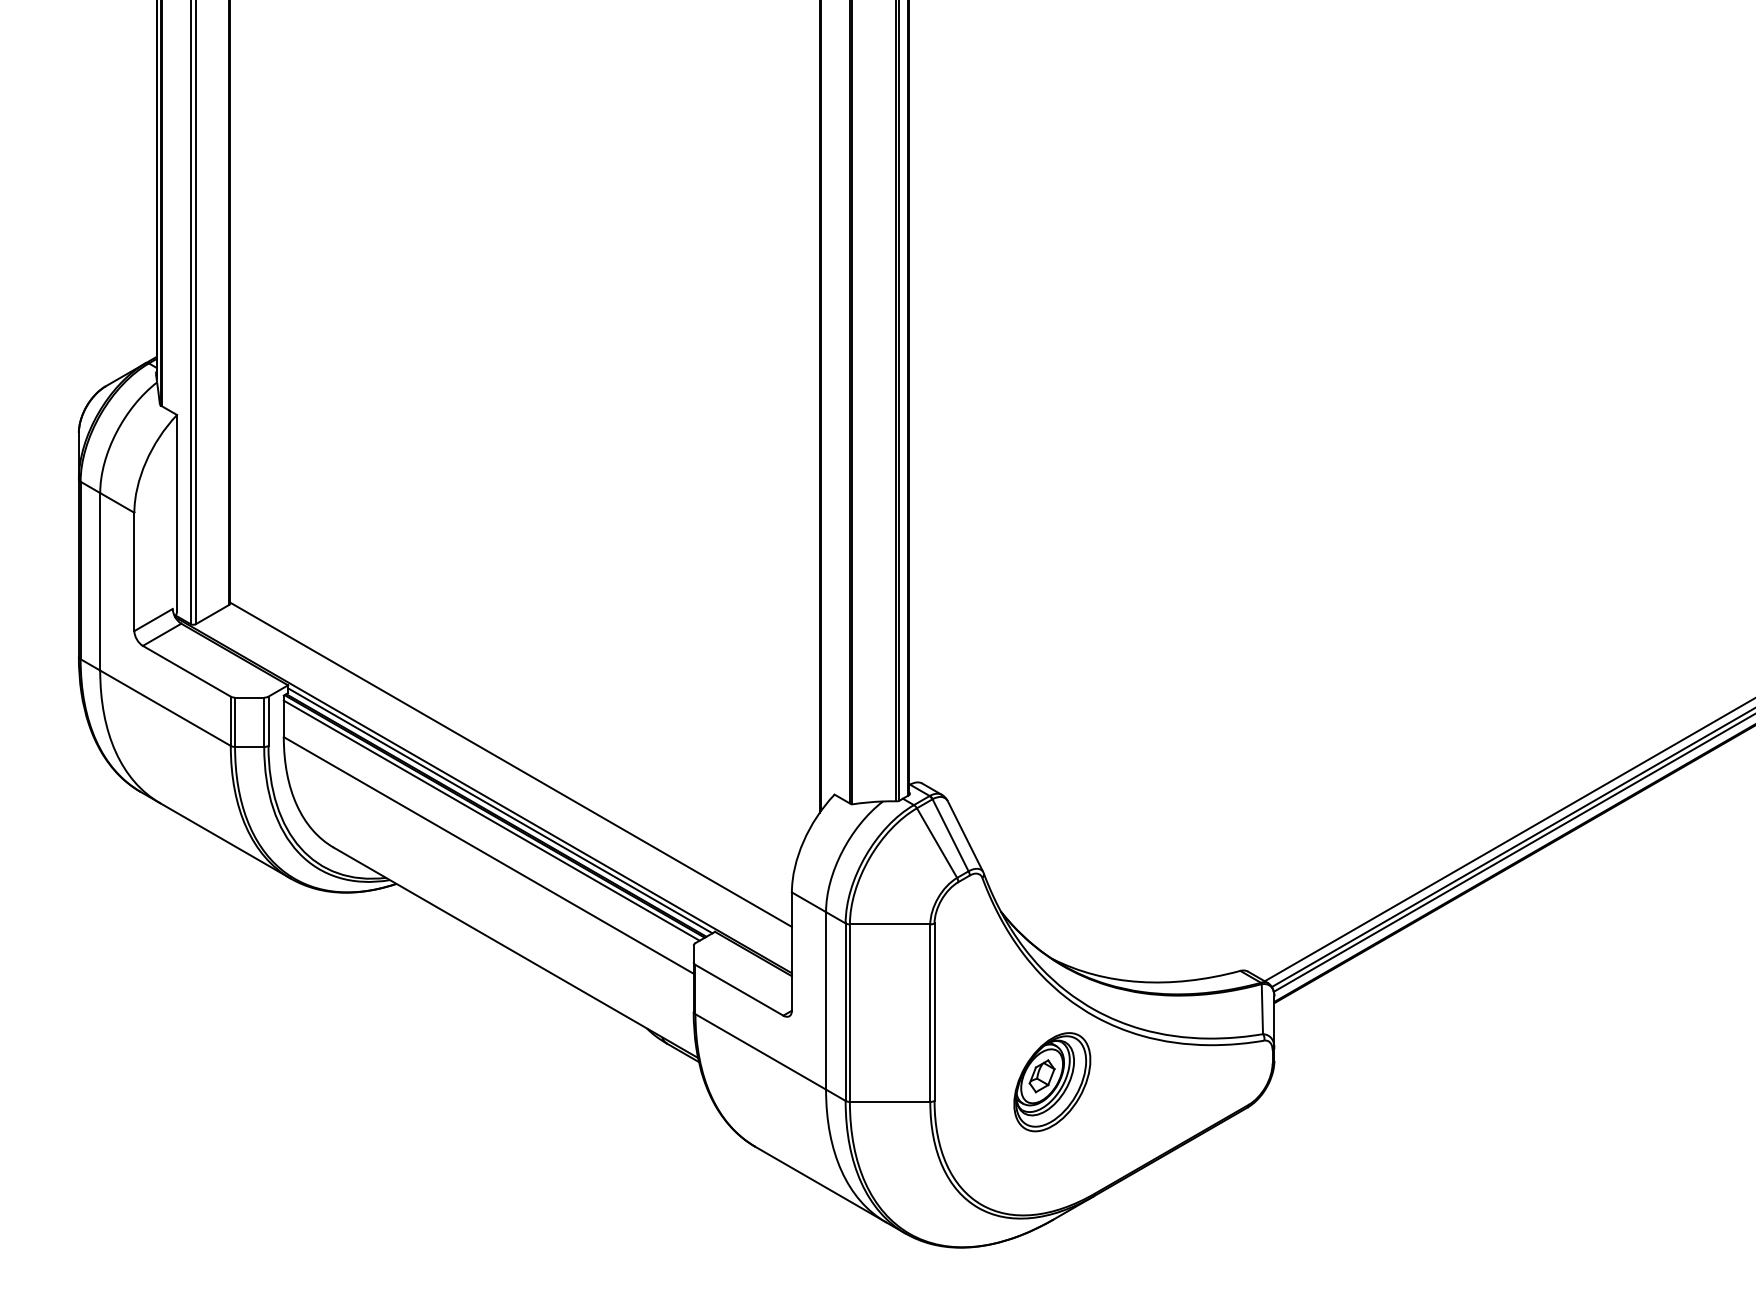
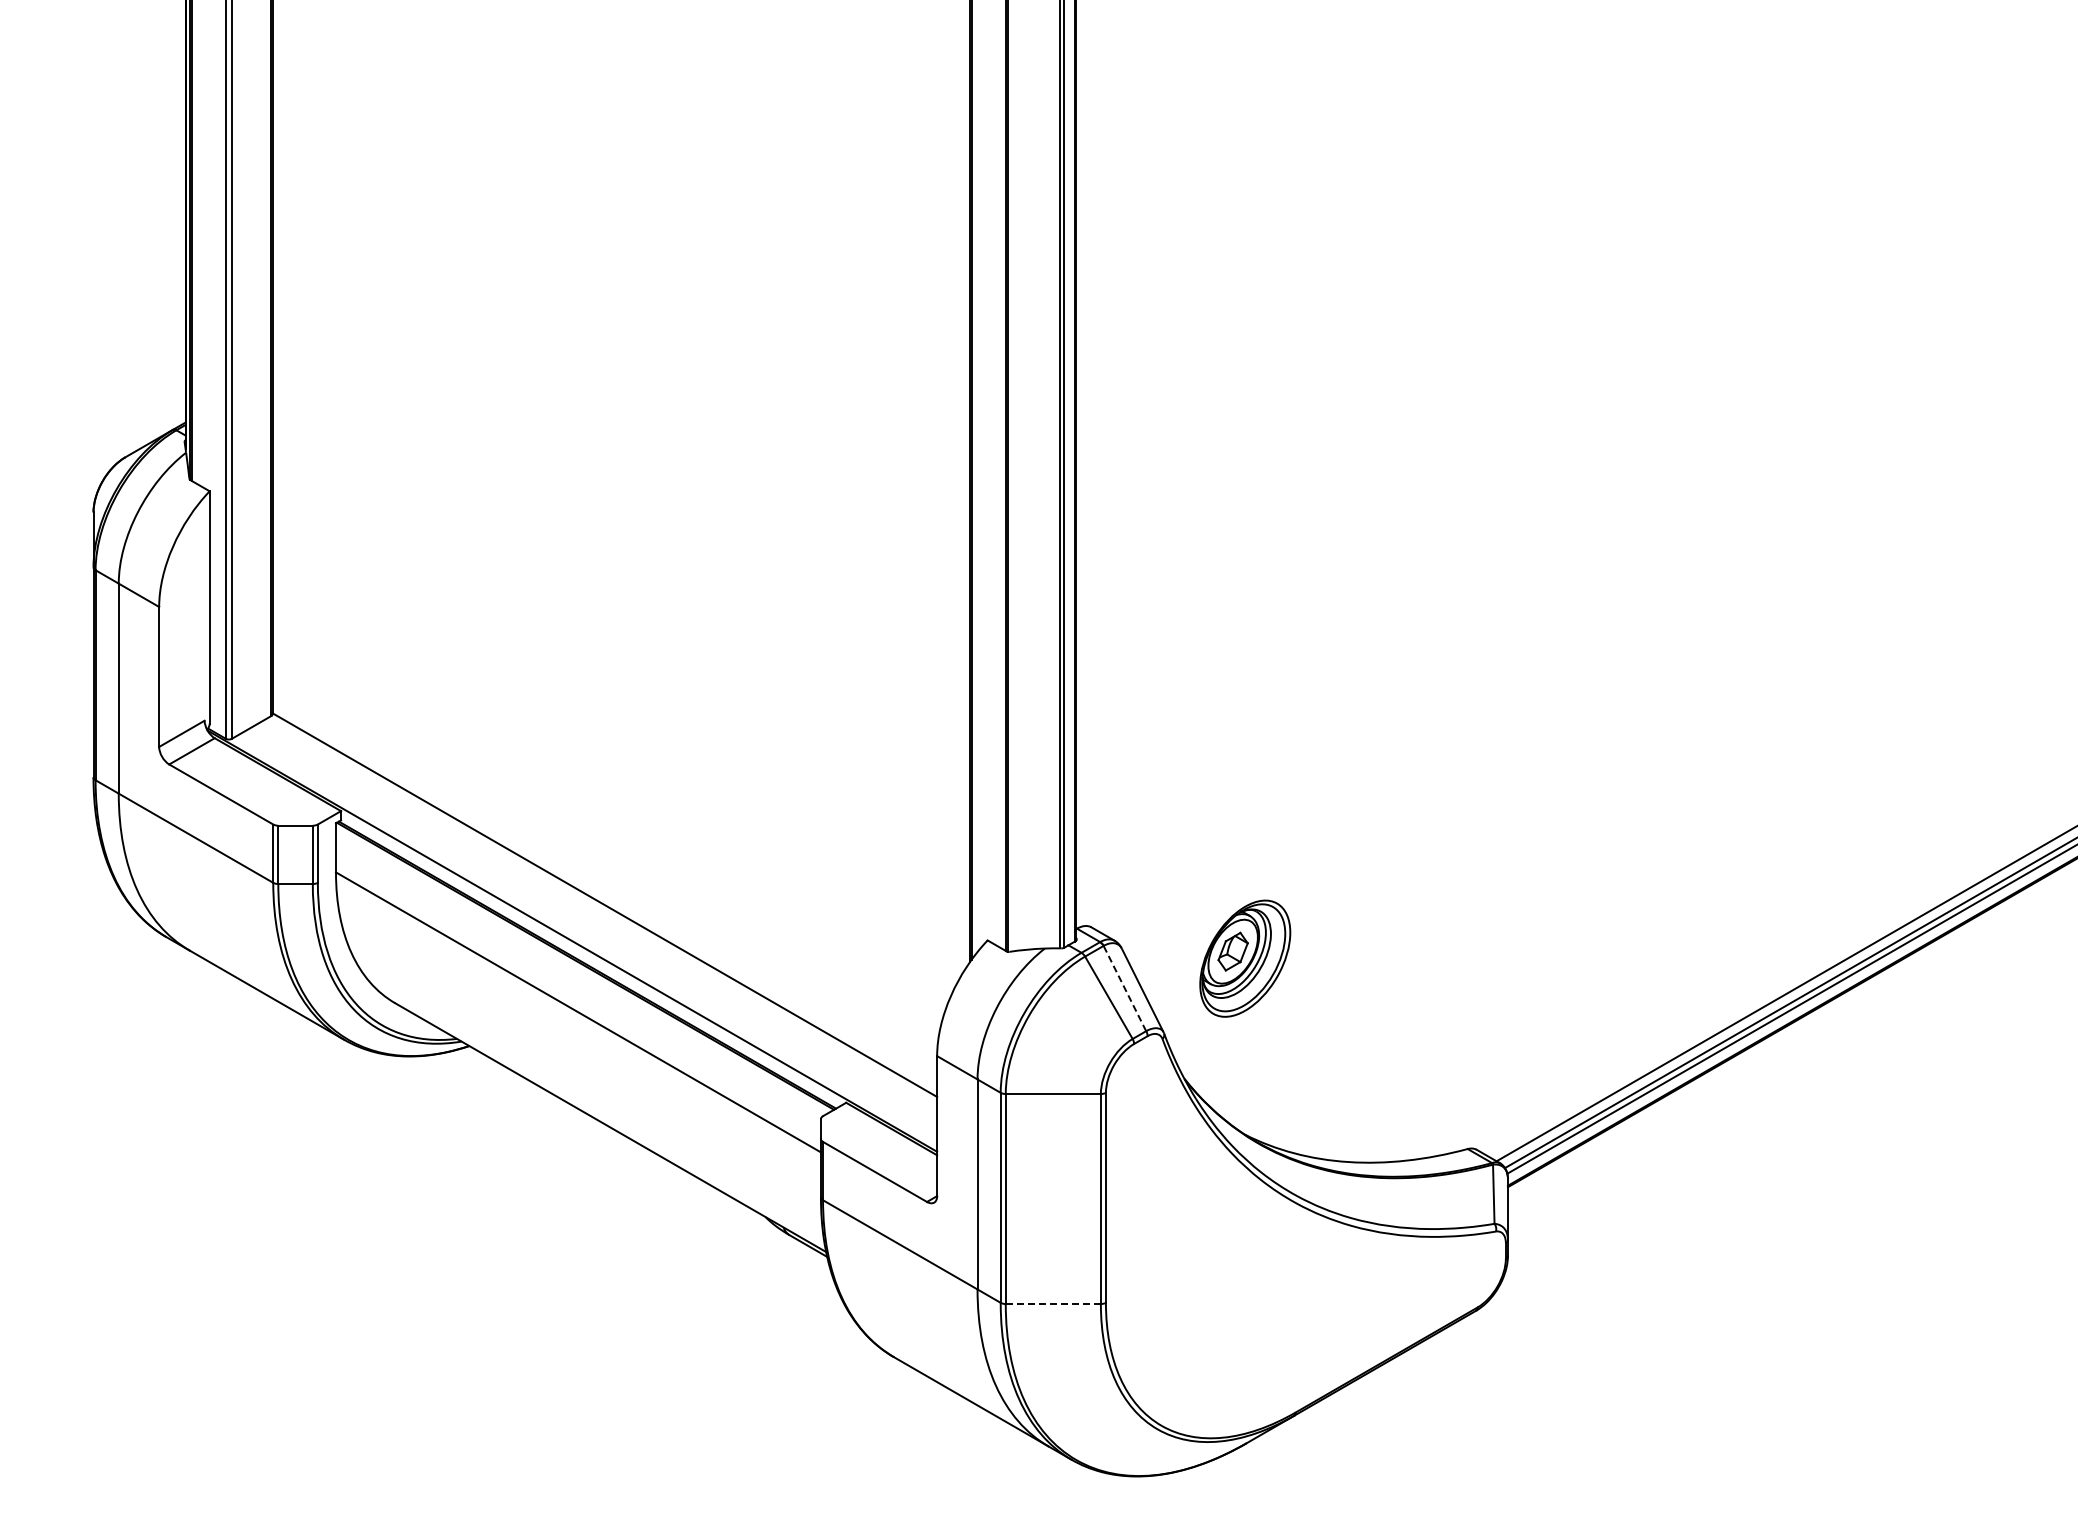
line: (500, 810) -> (592, 959), removed
line: (491, 820) -> (581, 971), removed
line: (950, 835) -> (1124, 988), solid -> dashed
part: (1052, 1082) -> (1245, 958), moved
line: (890, 1102) -> (1053, 1304), solid -> dashed

